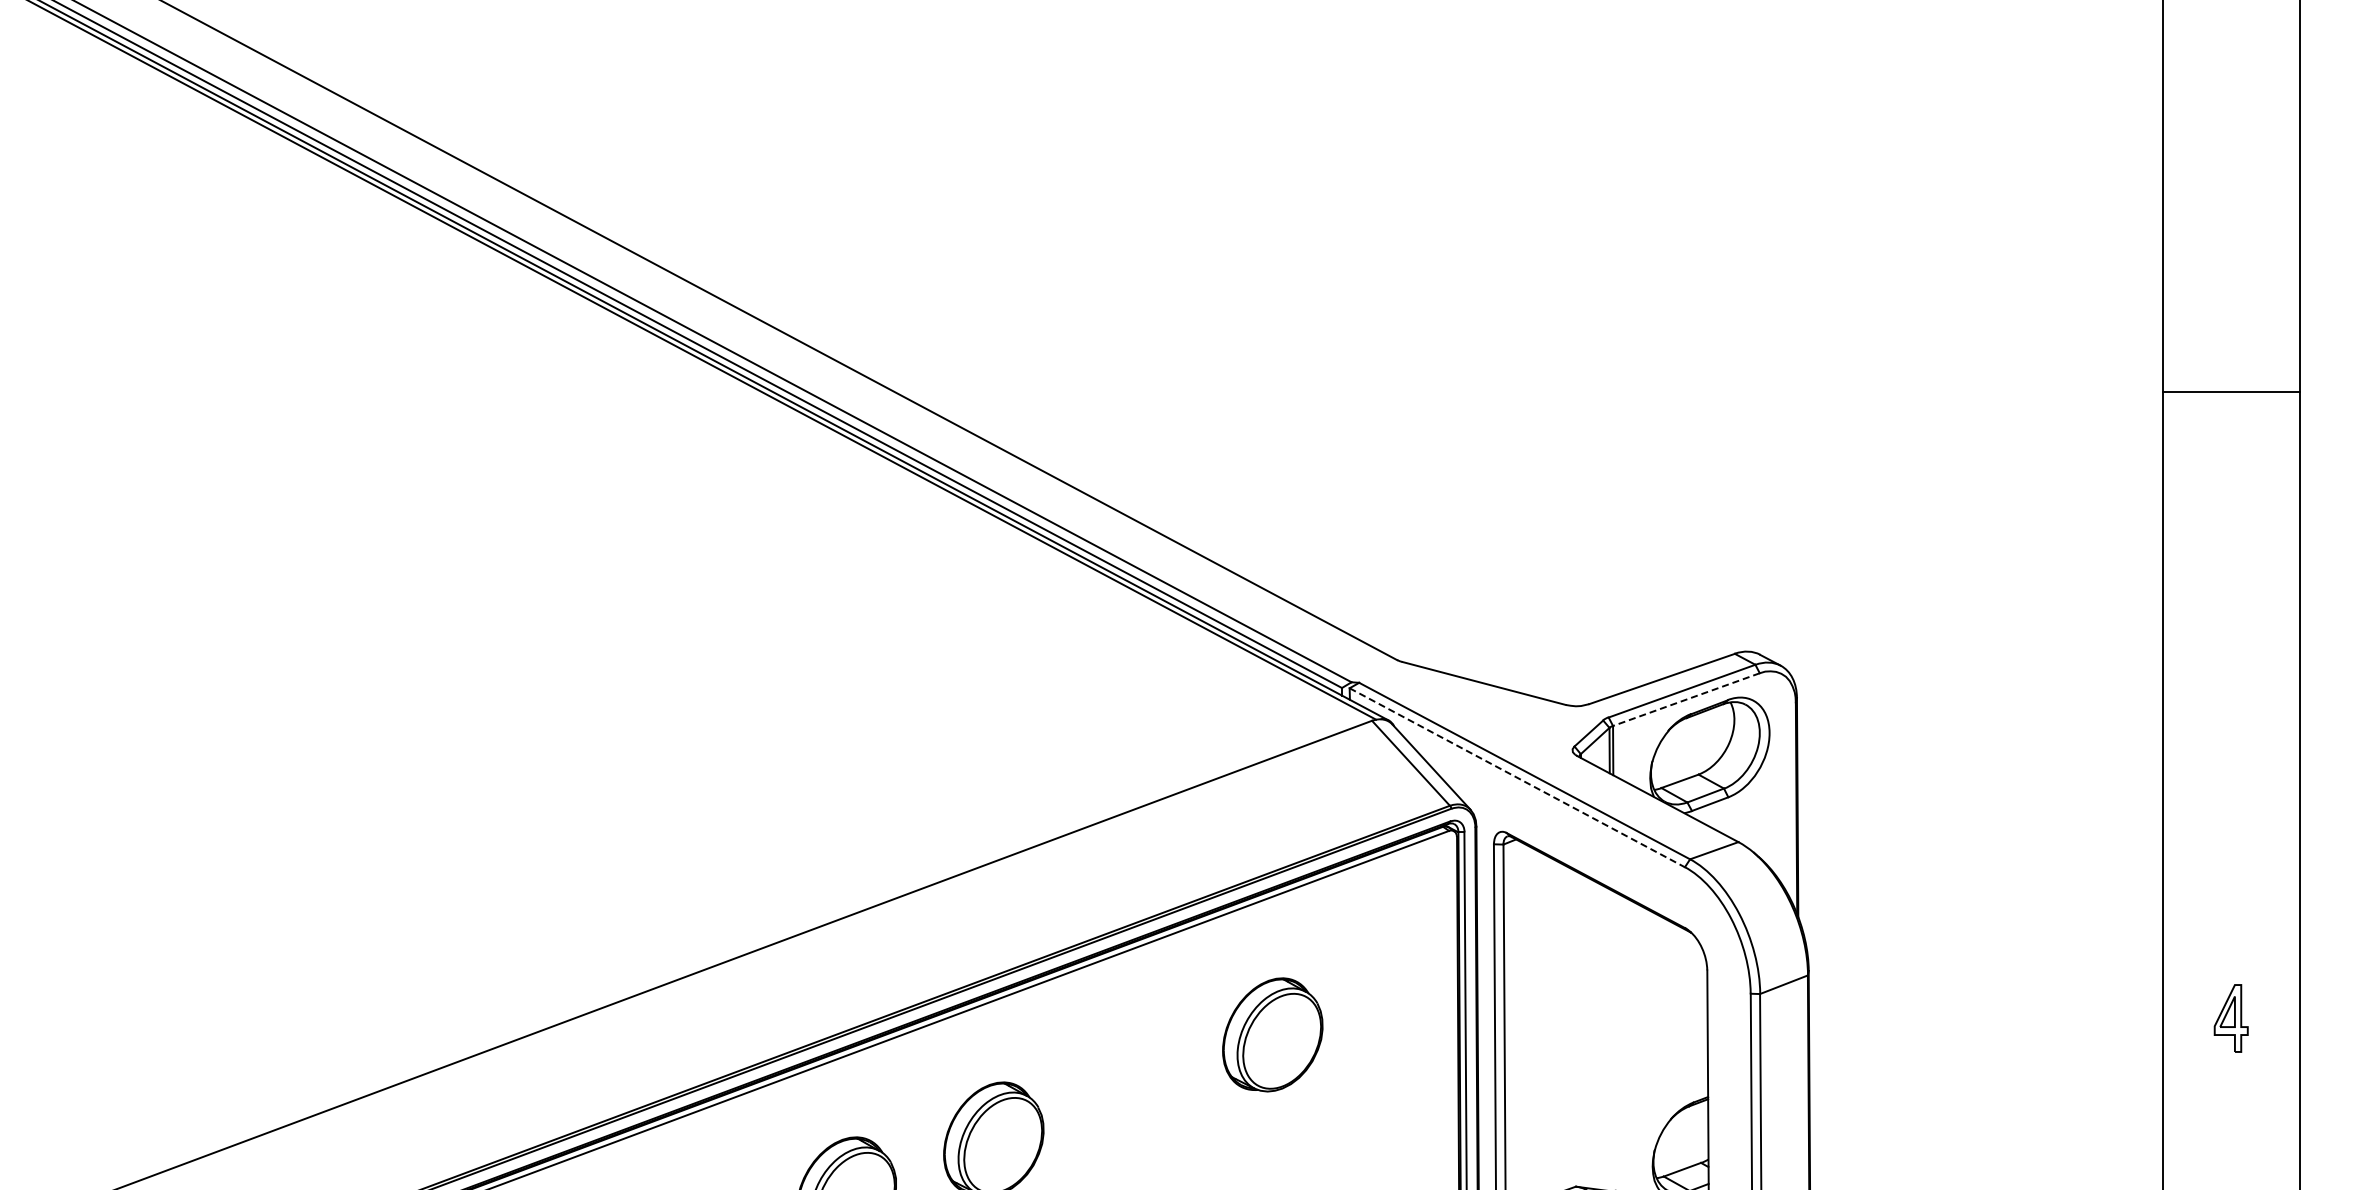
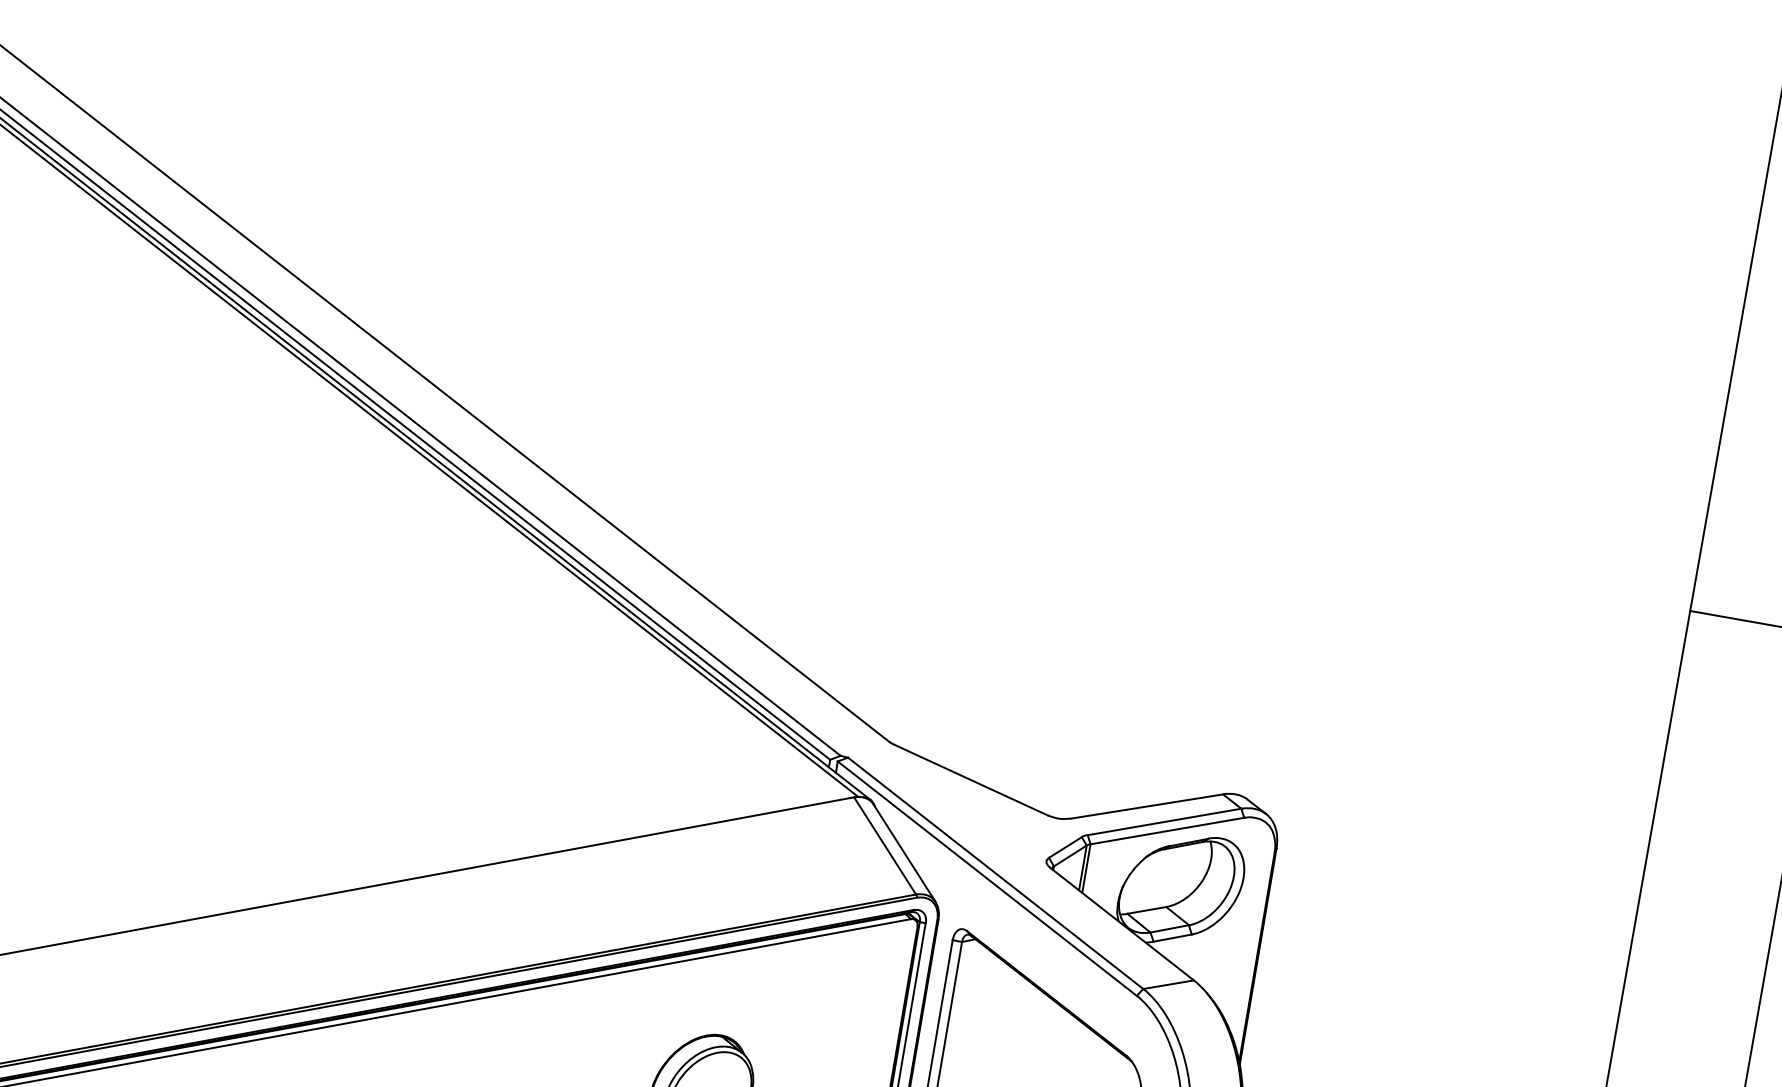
line: (1686, 699) -> (1167, 830), dashed -> solid
line: (1517, 778) -> (987, 879), dashed -> solid

